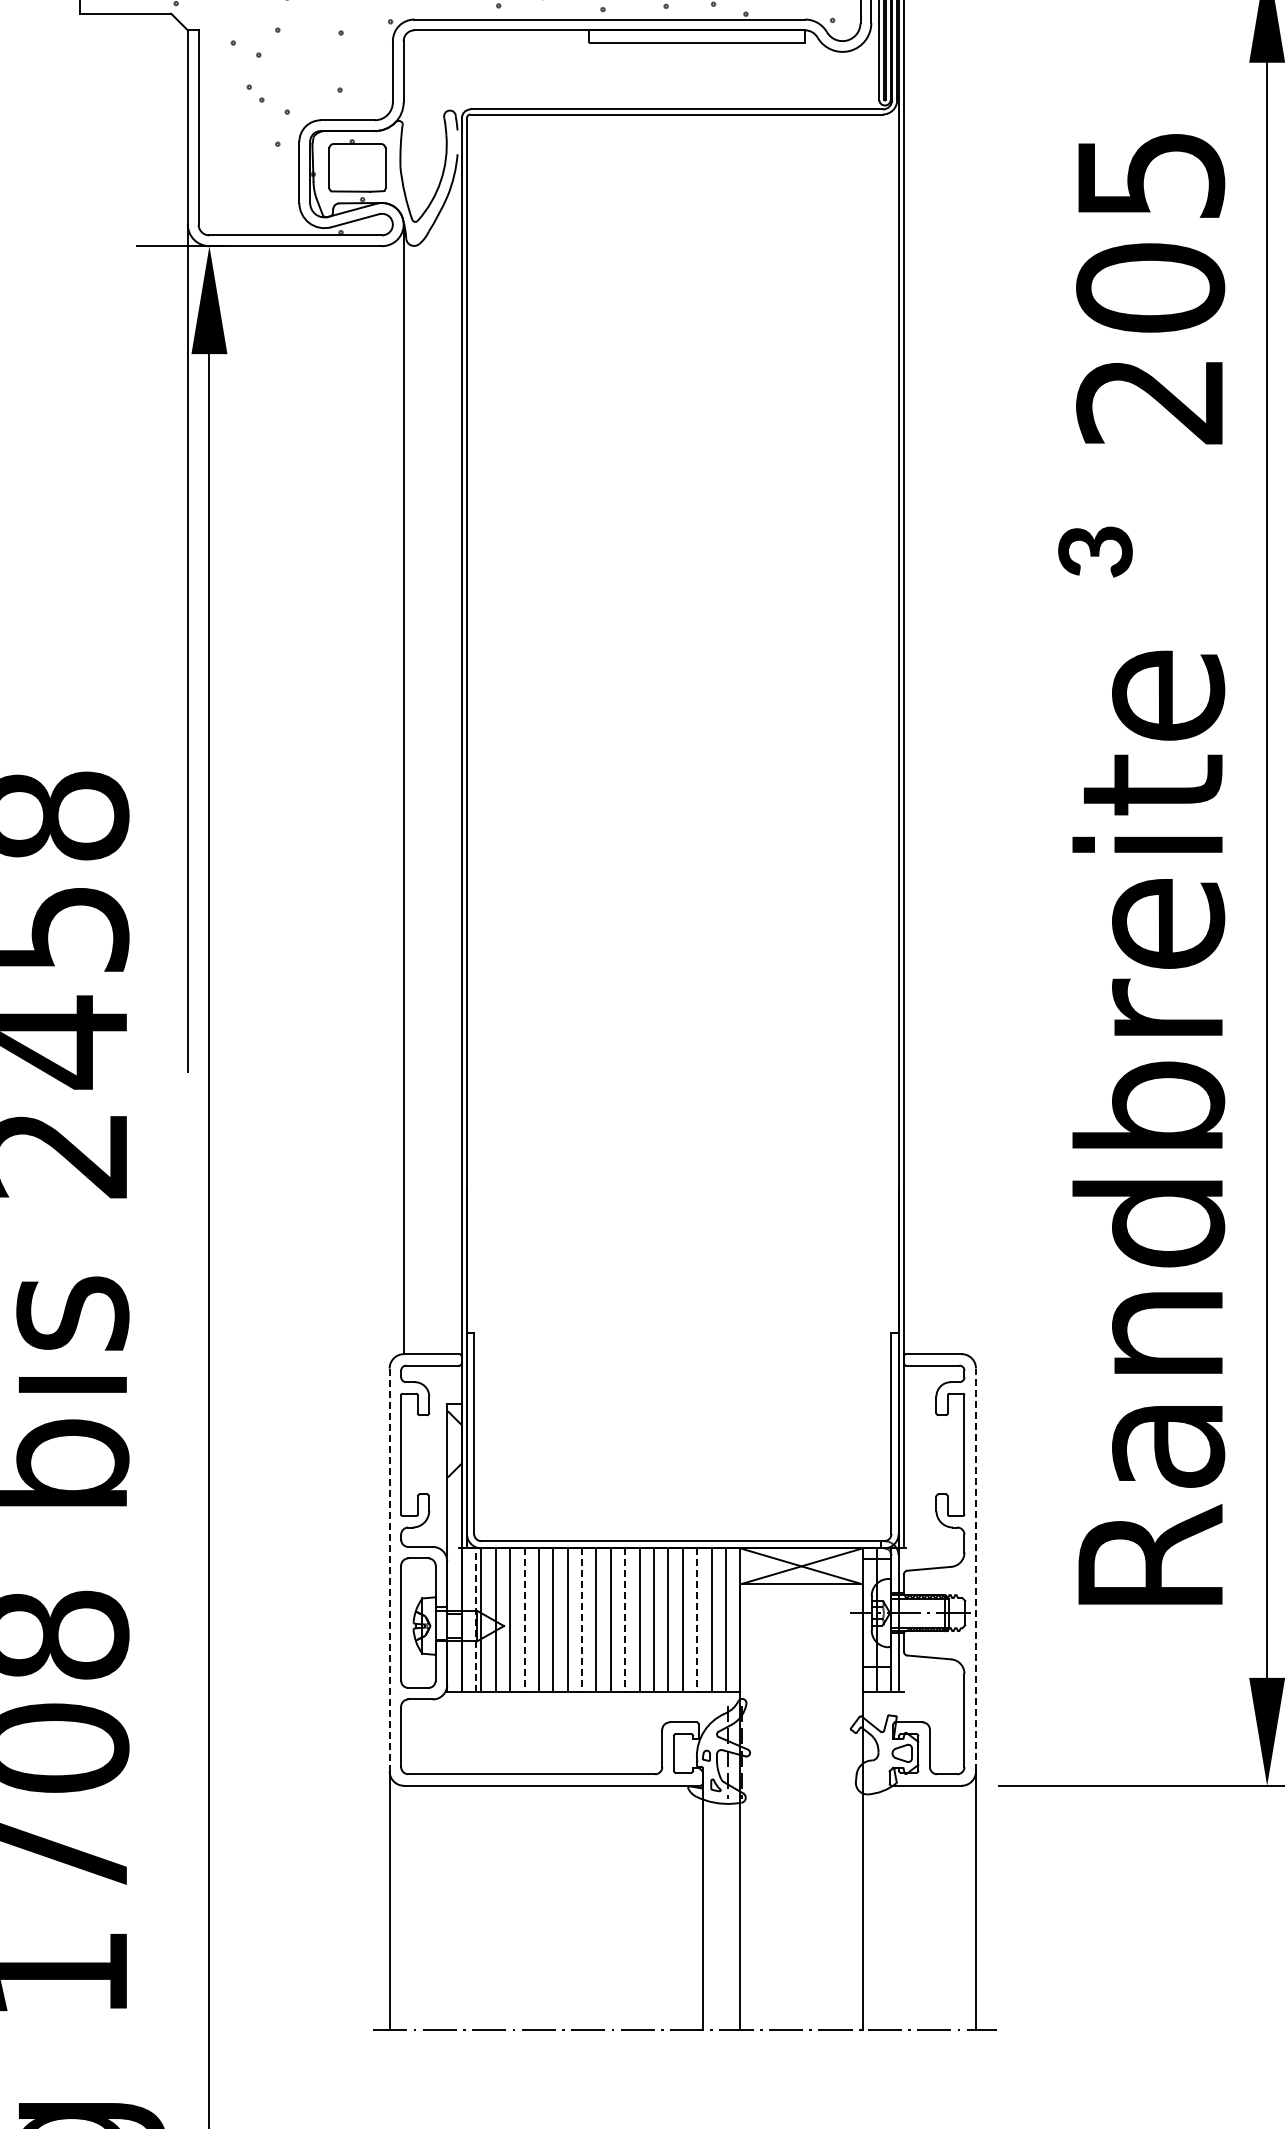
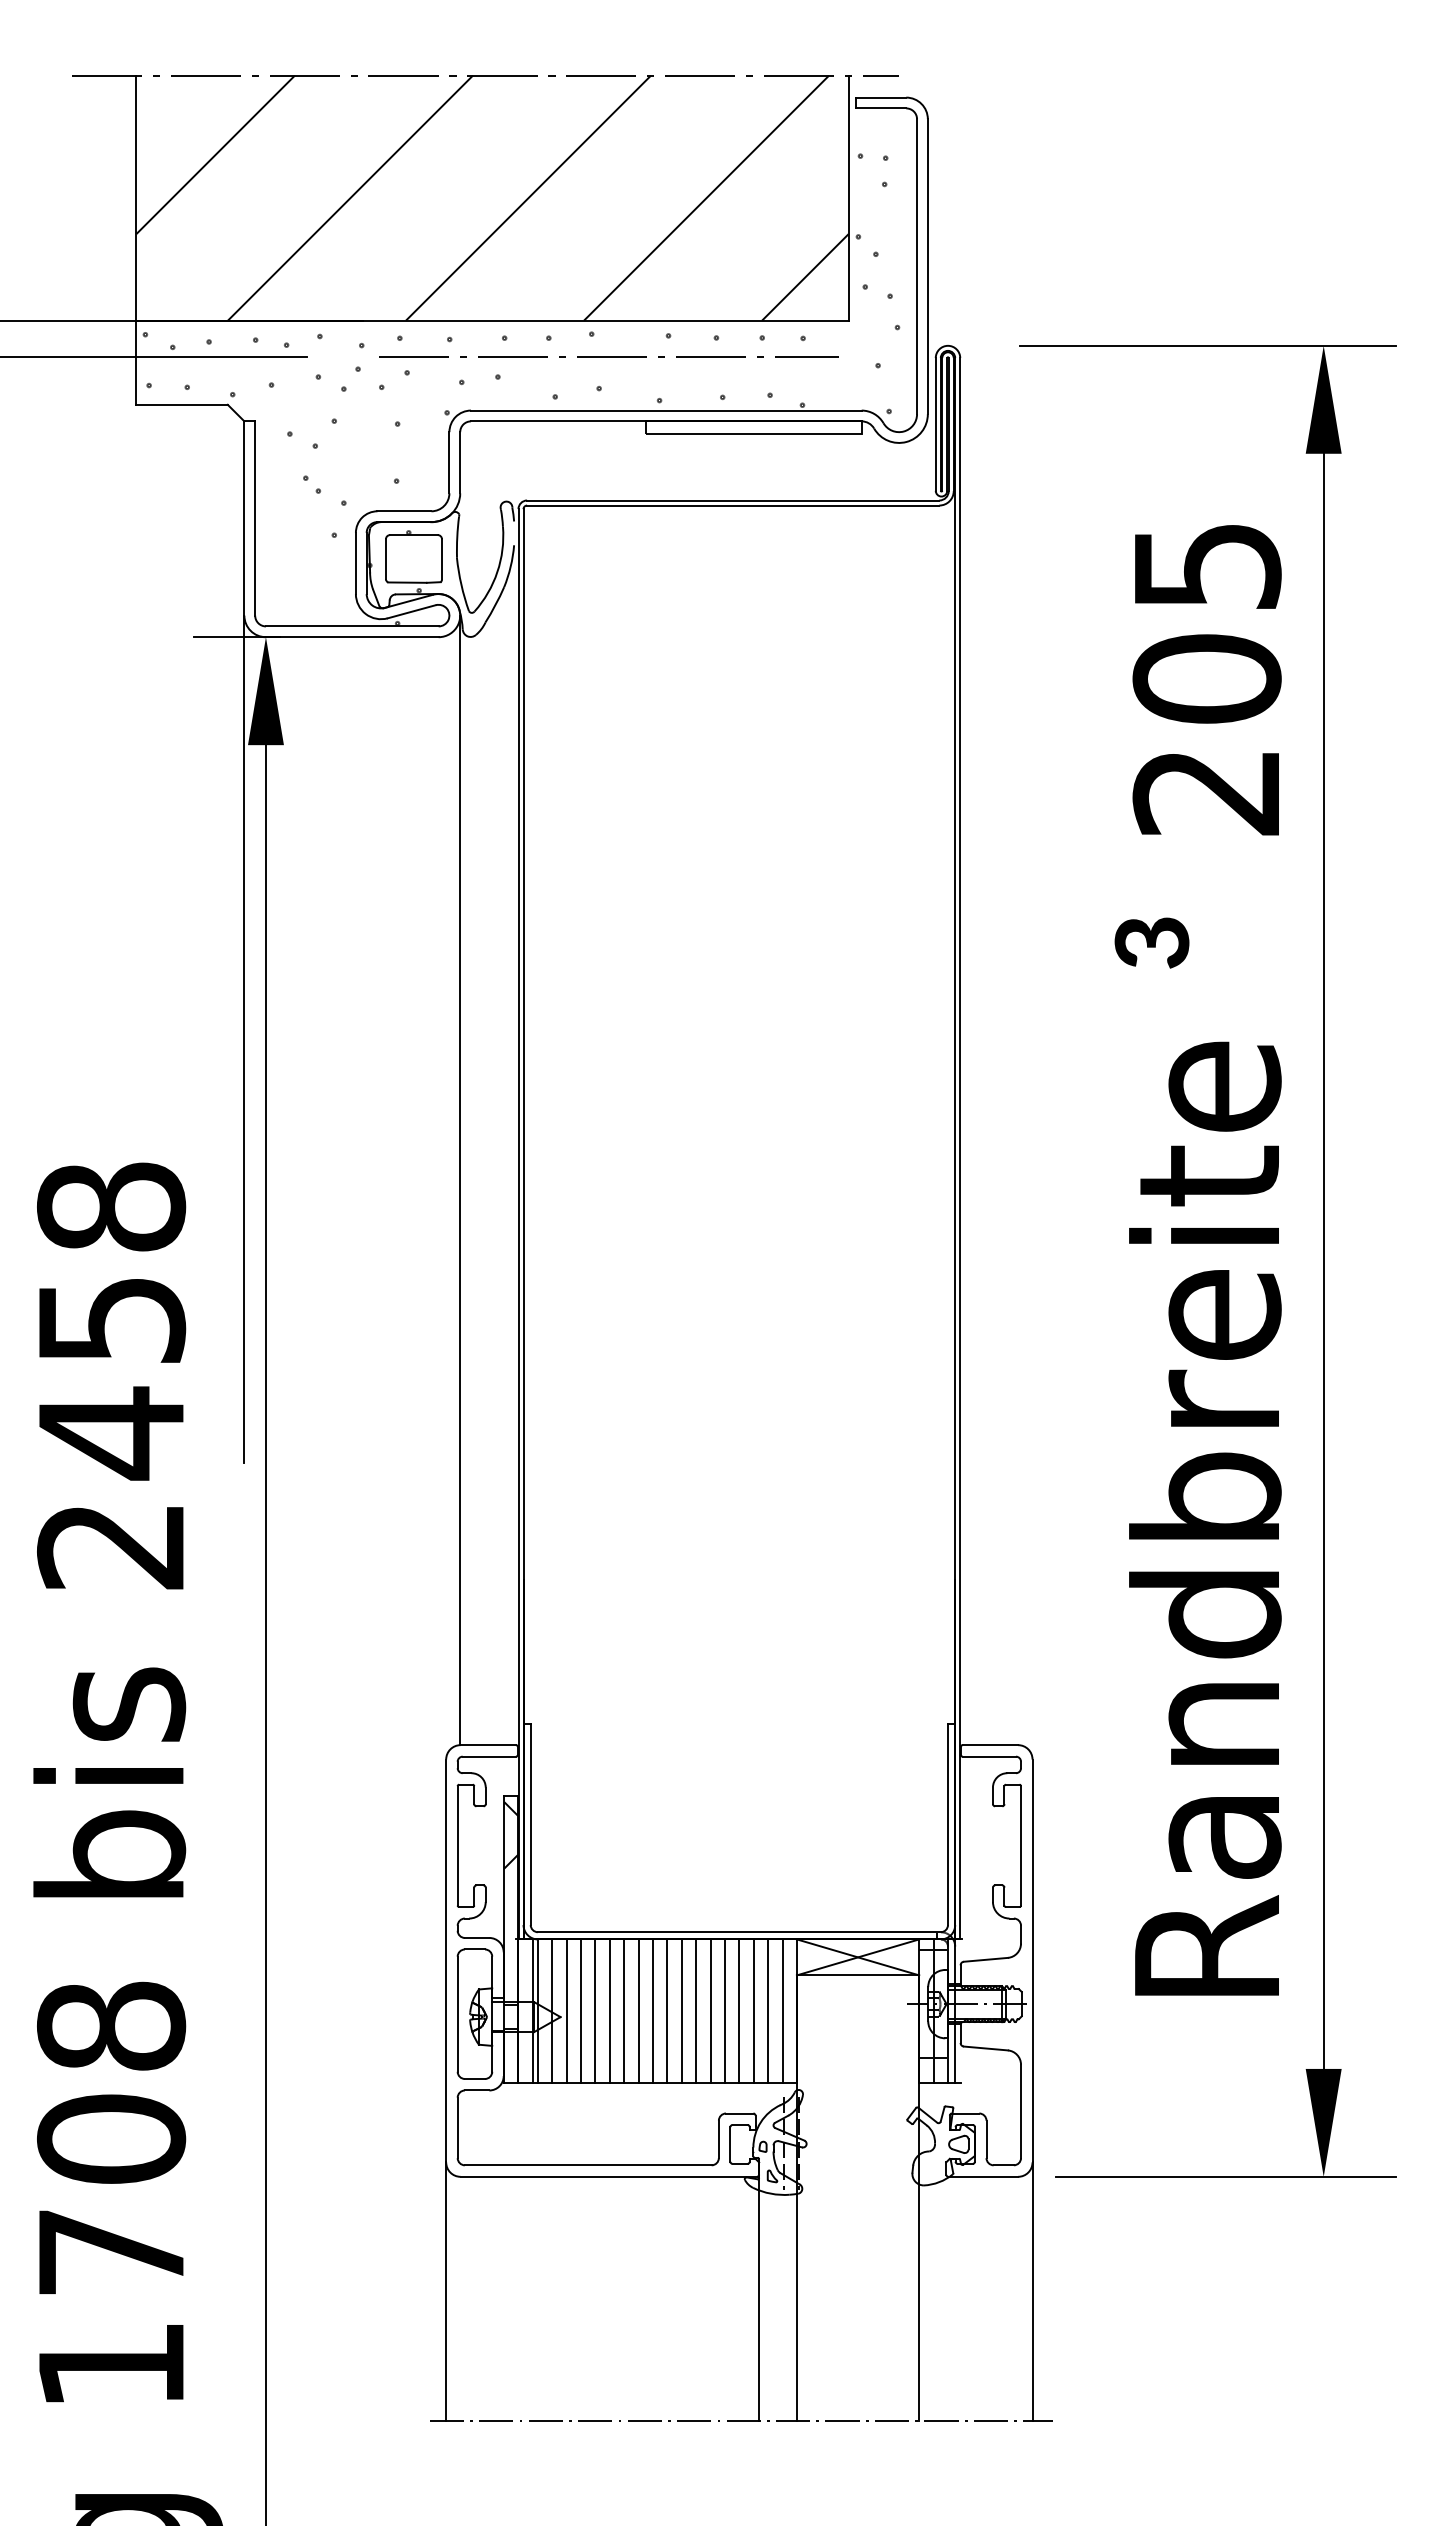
line: (975, 1569) -> (1032, 1960), dashed -> solid
line: (389, 1570) -> (446, 1961), dashed -> solid
line: (475, 1620) -> (532, 2011), dashed -> solid
line: (524, 1620) -> (581, 2011), dashed -> solid
line: (581, 1620) -> (638, 2011), dashed -> solid
line: (624, 1620) -> (681, 2011), dashed -> solid
line: (696, 1620) -> (753, 2011), dashed -> solid

